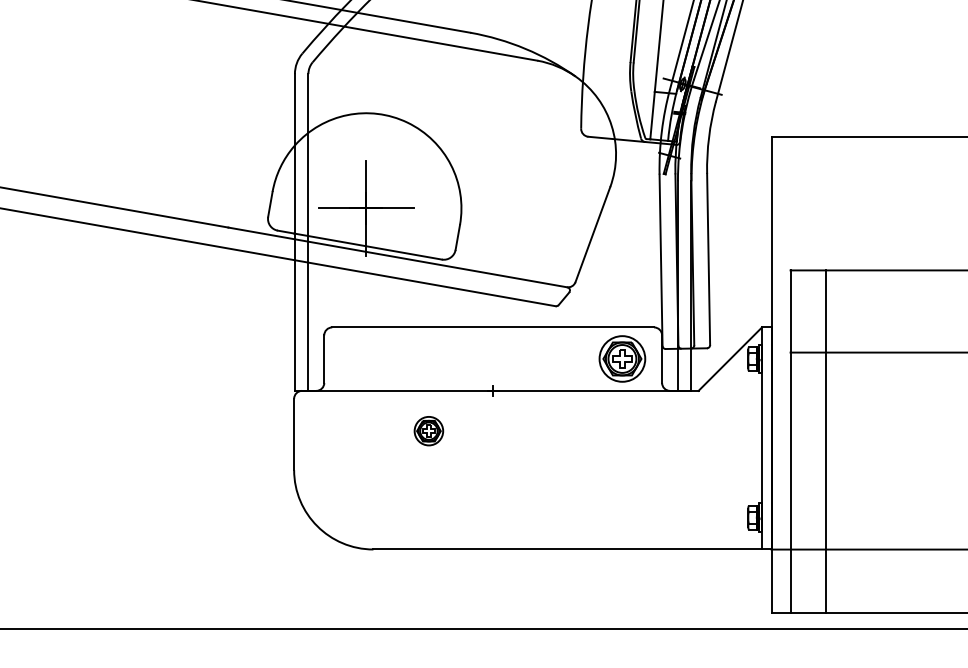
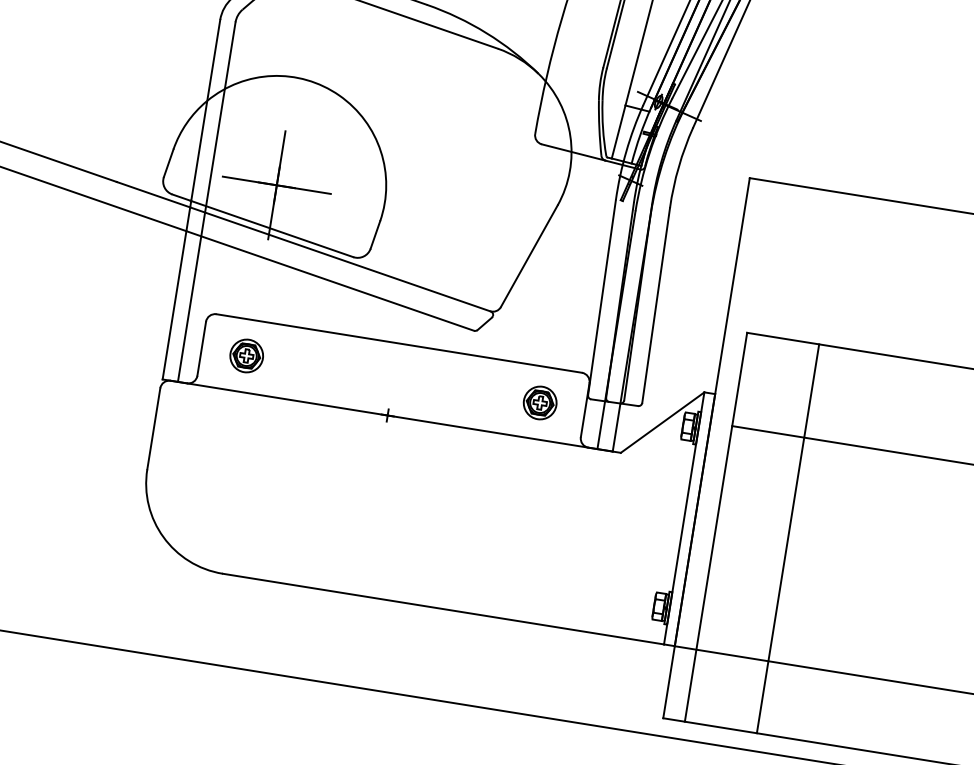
part: (622, 359) -> (540, 403), size x0.62
part: (428, 431) -> (246, 356), moved
line: (826, 441) -> (788, 538), moved

